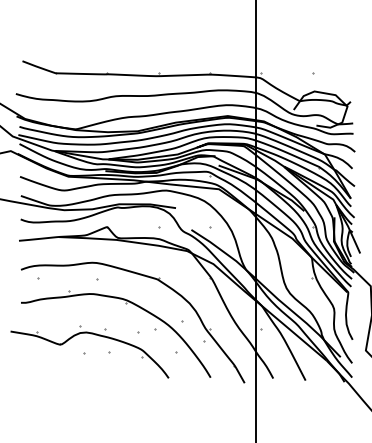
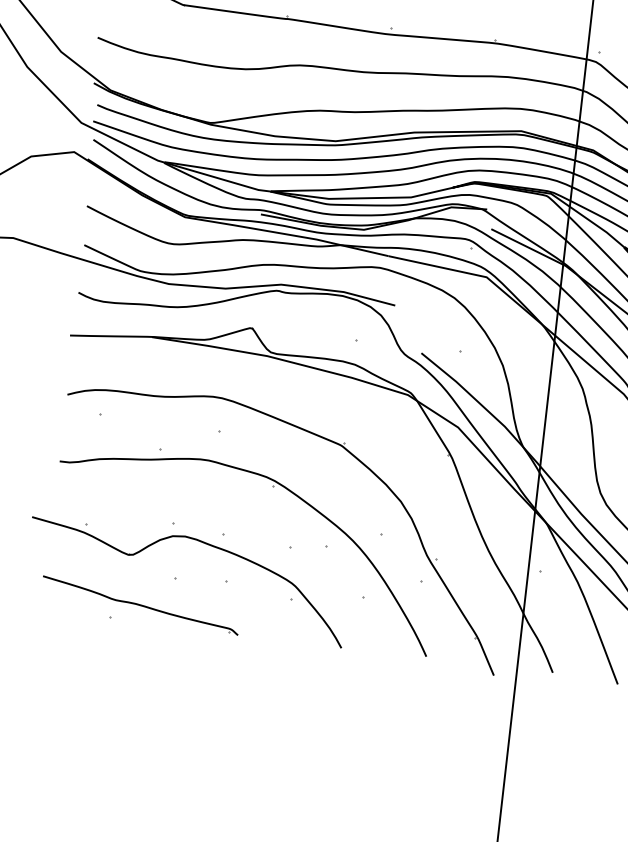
part: (68, 368) -> (140, 605), added

